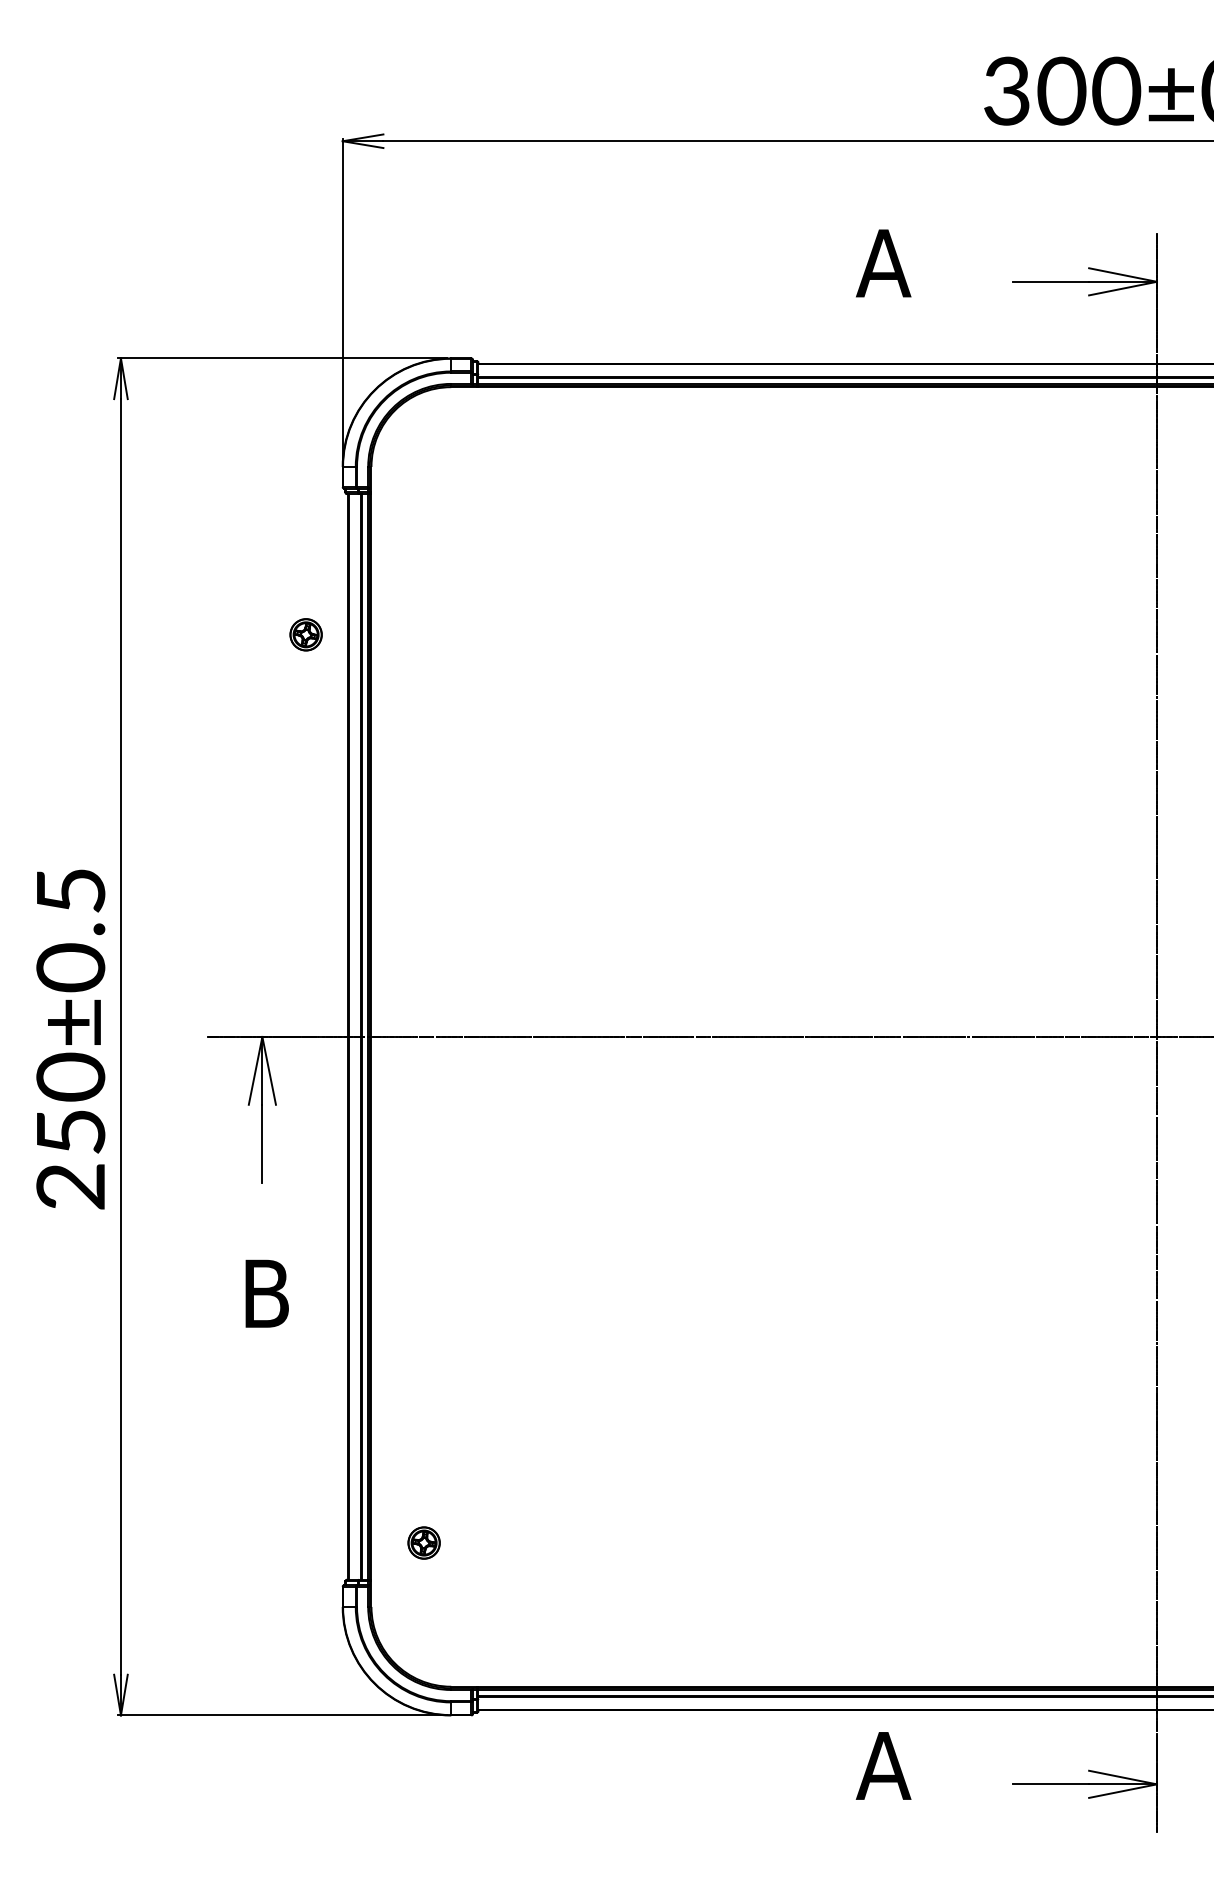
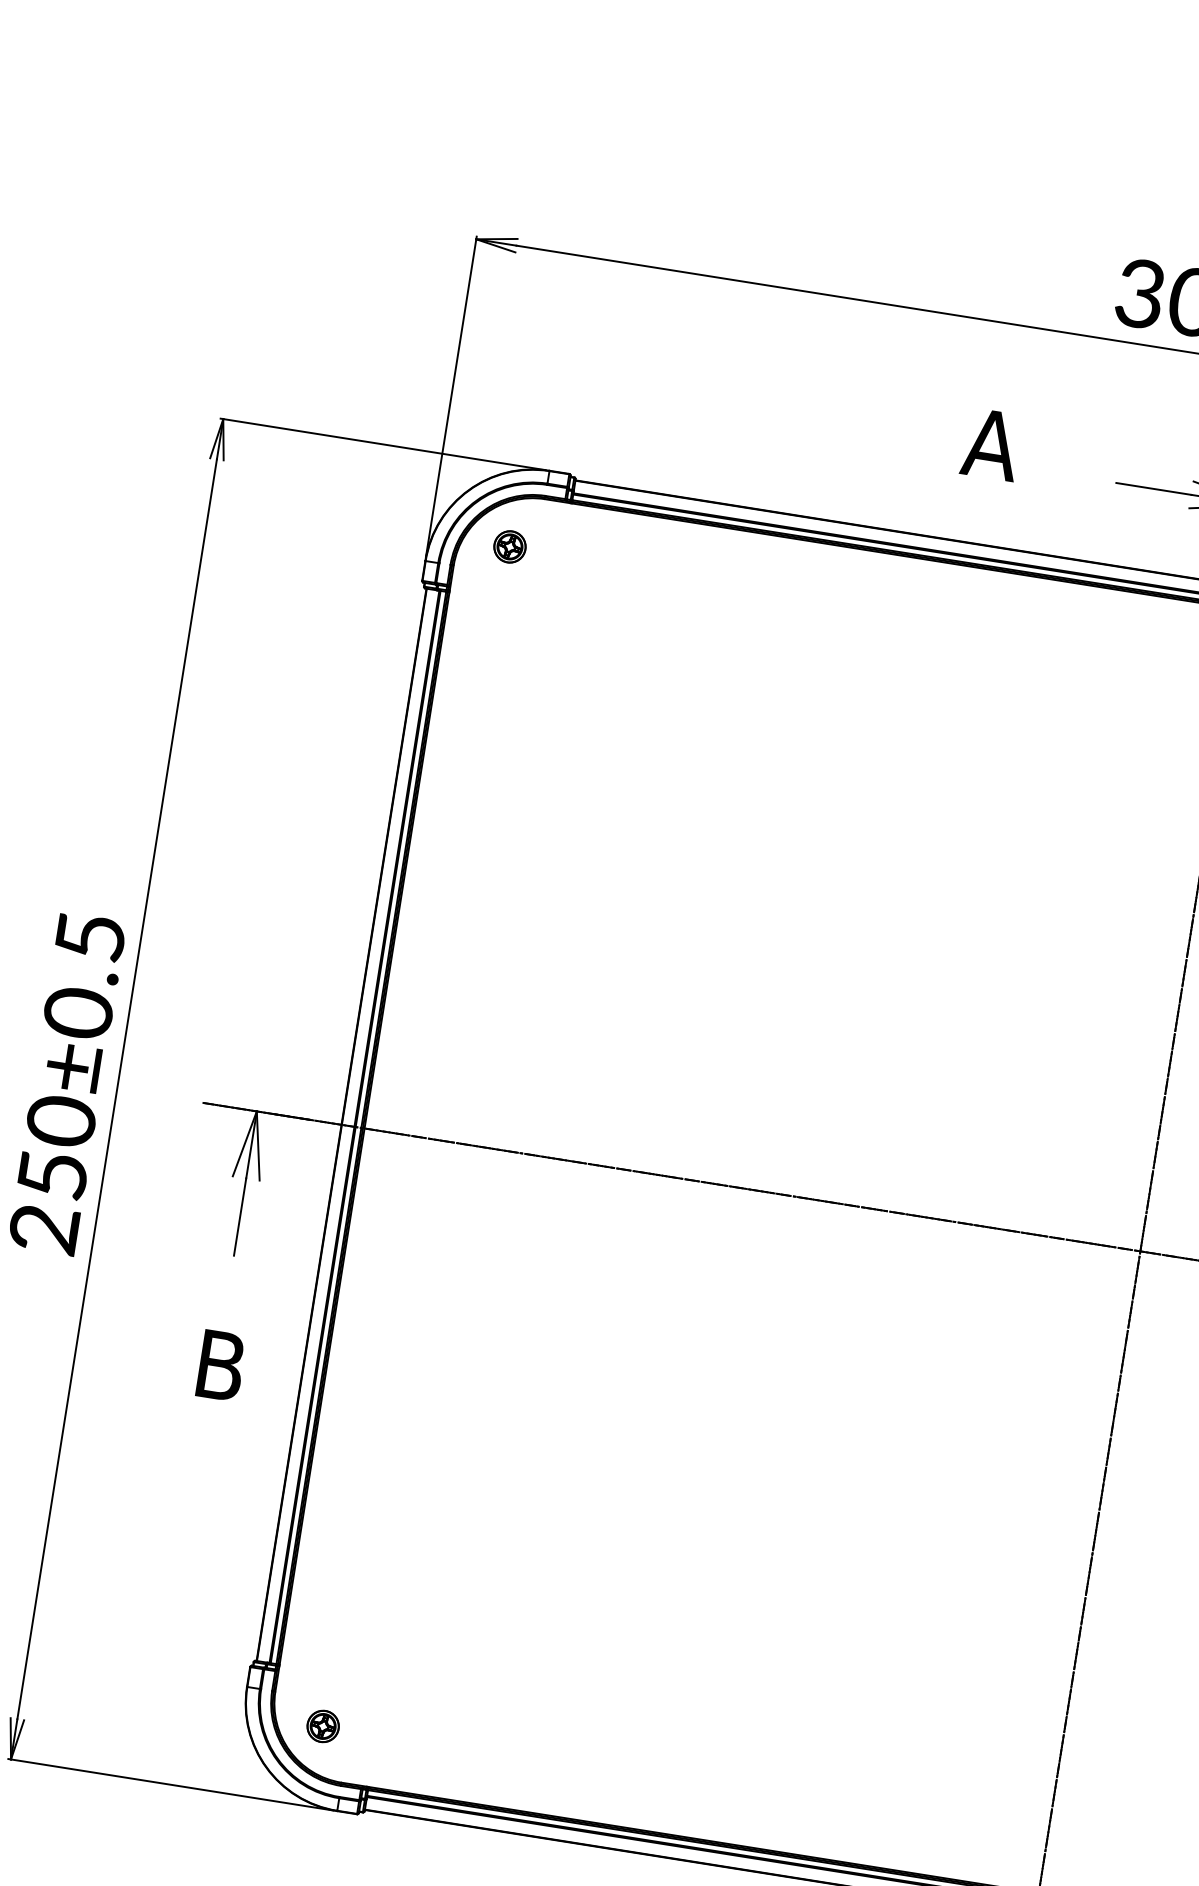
part: (305, 634) -> (509, 546), moved
part: (423, 1542) -> (322, 1725), moved

